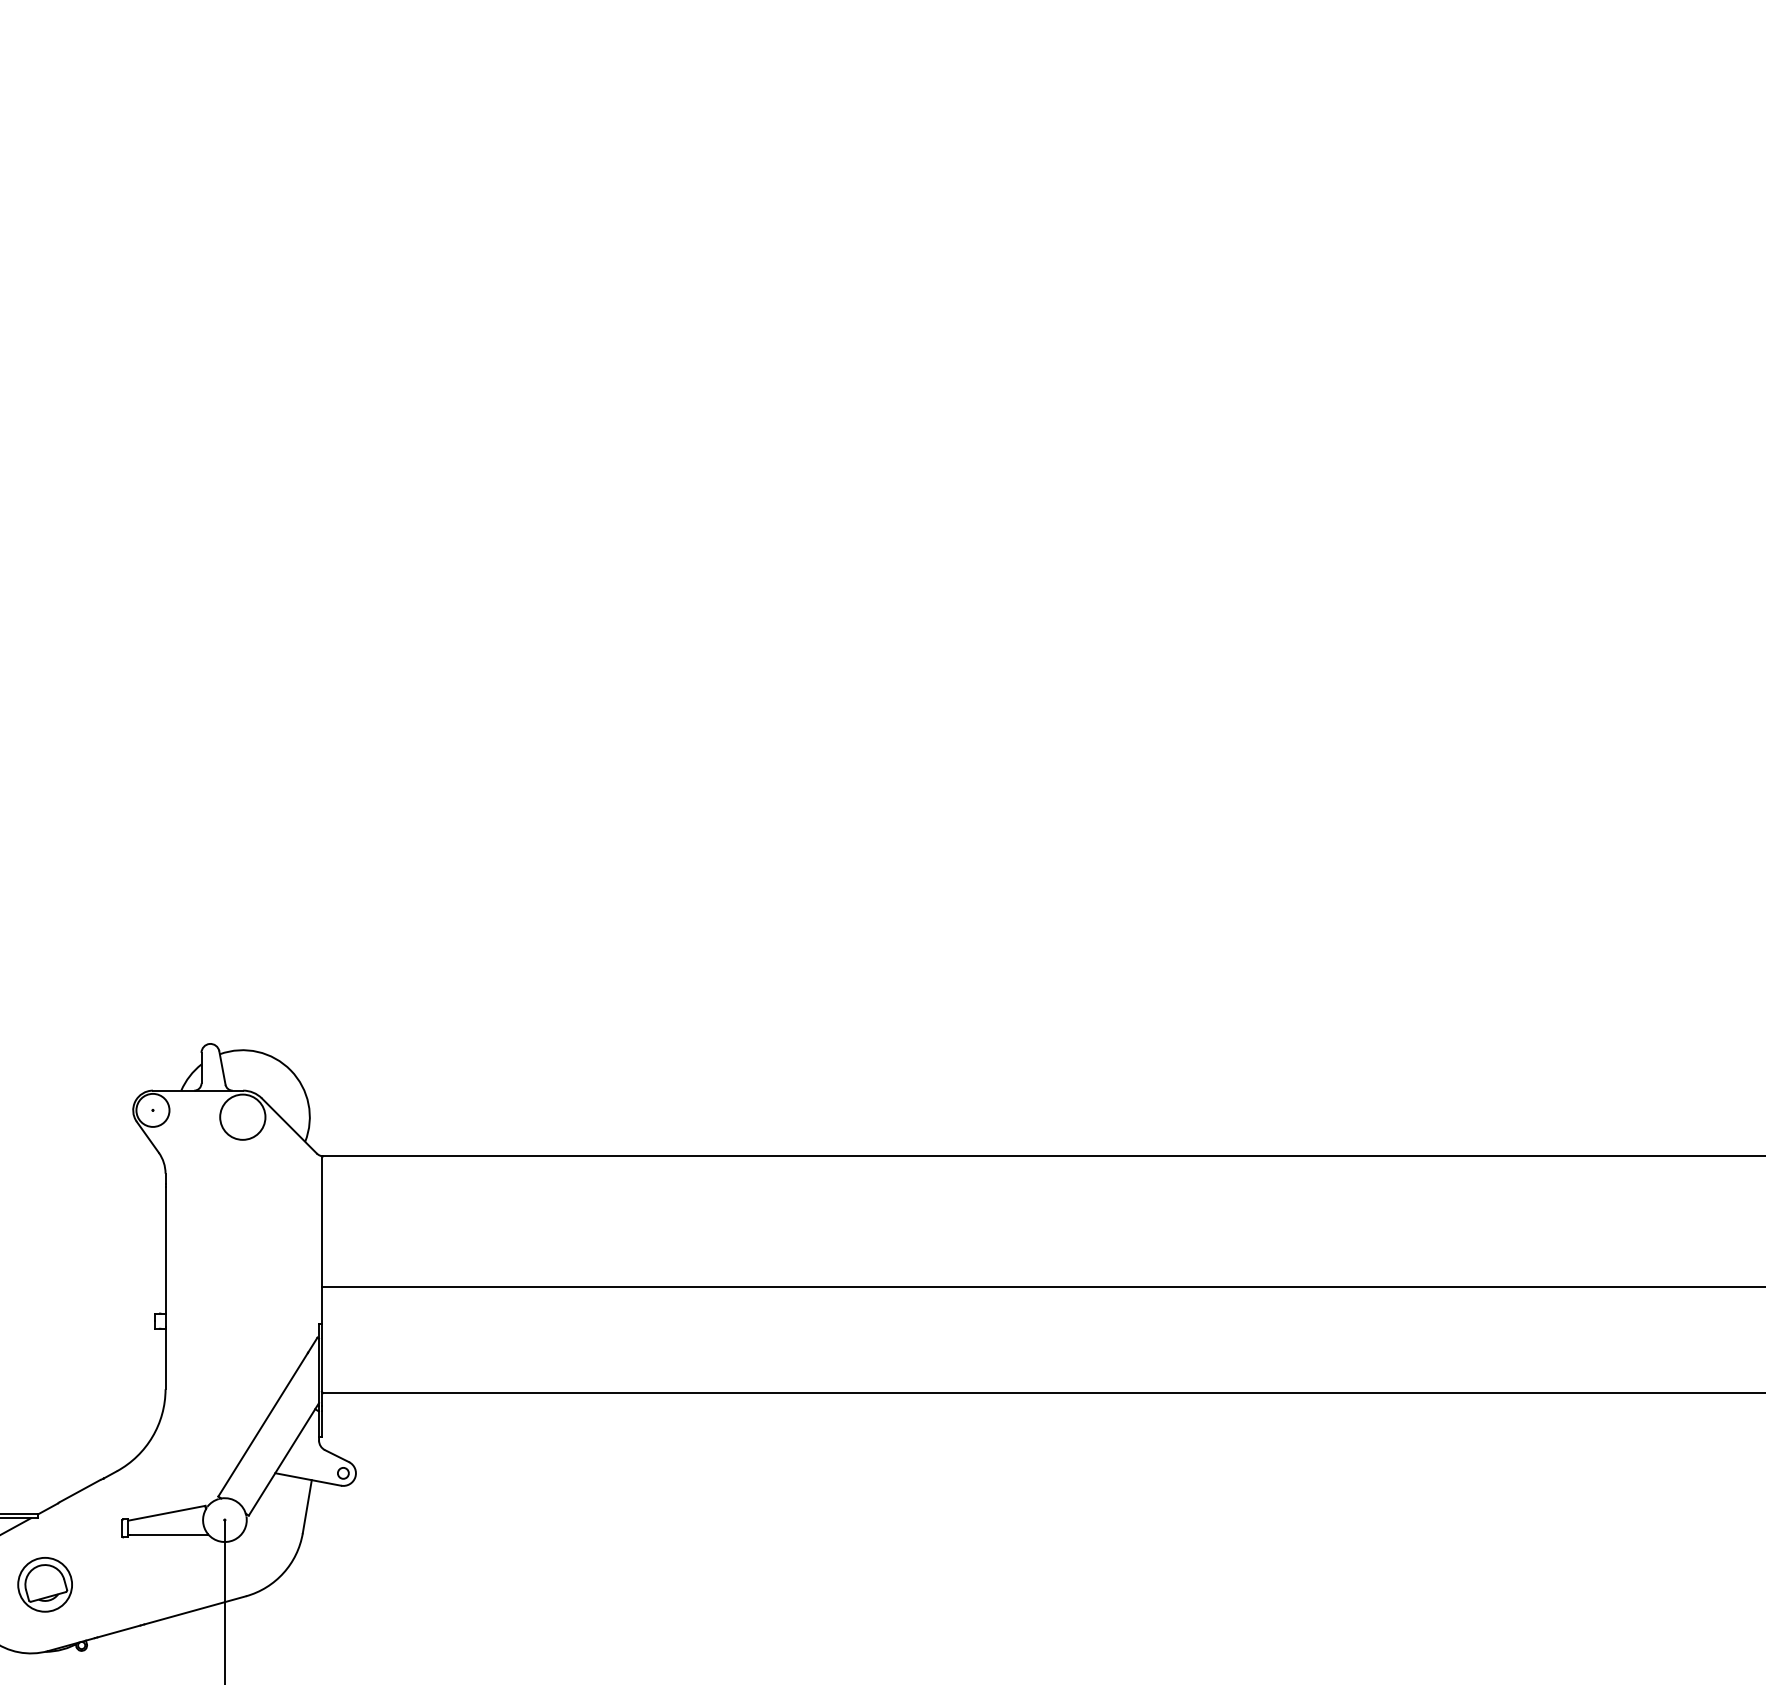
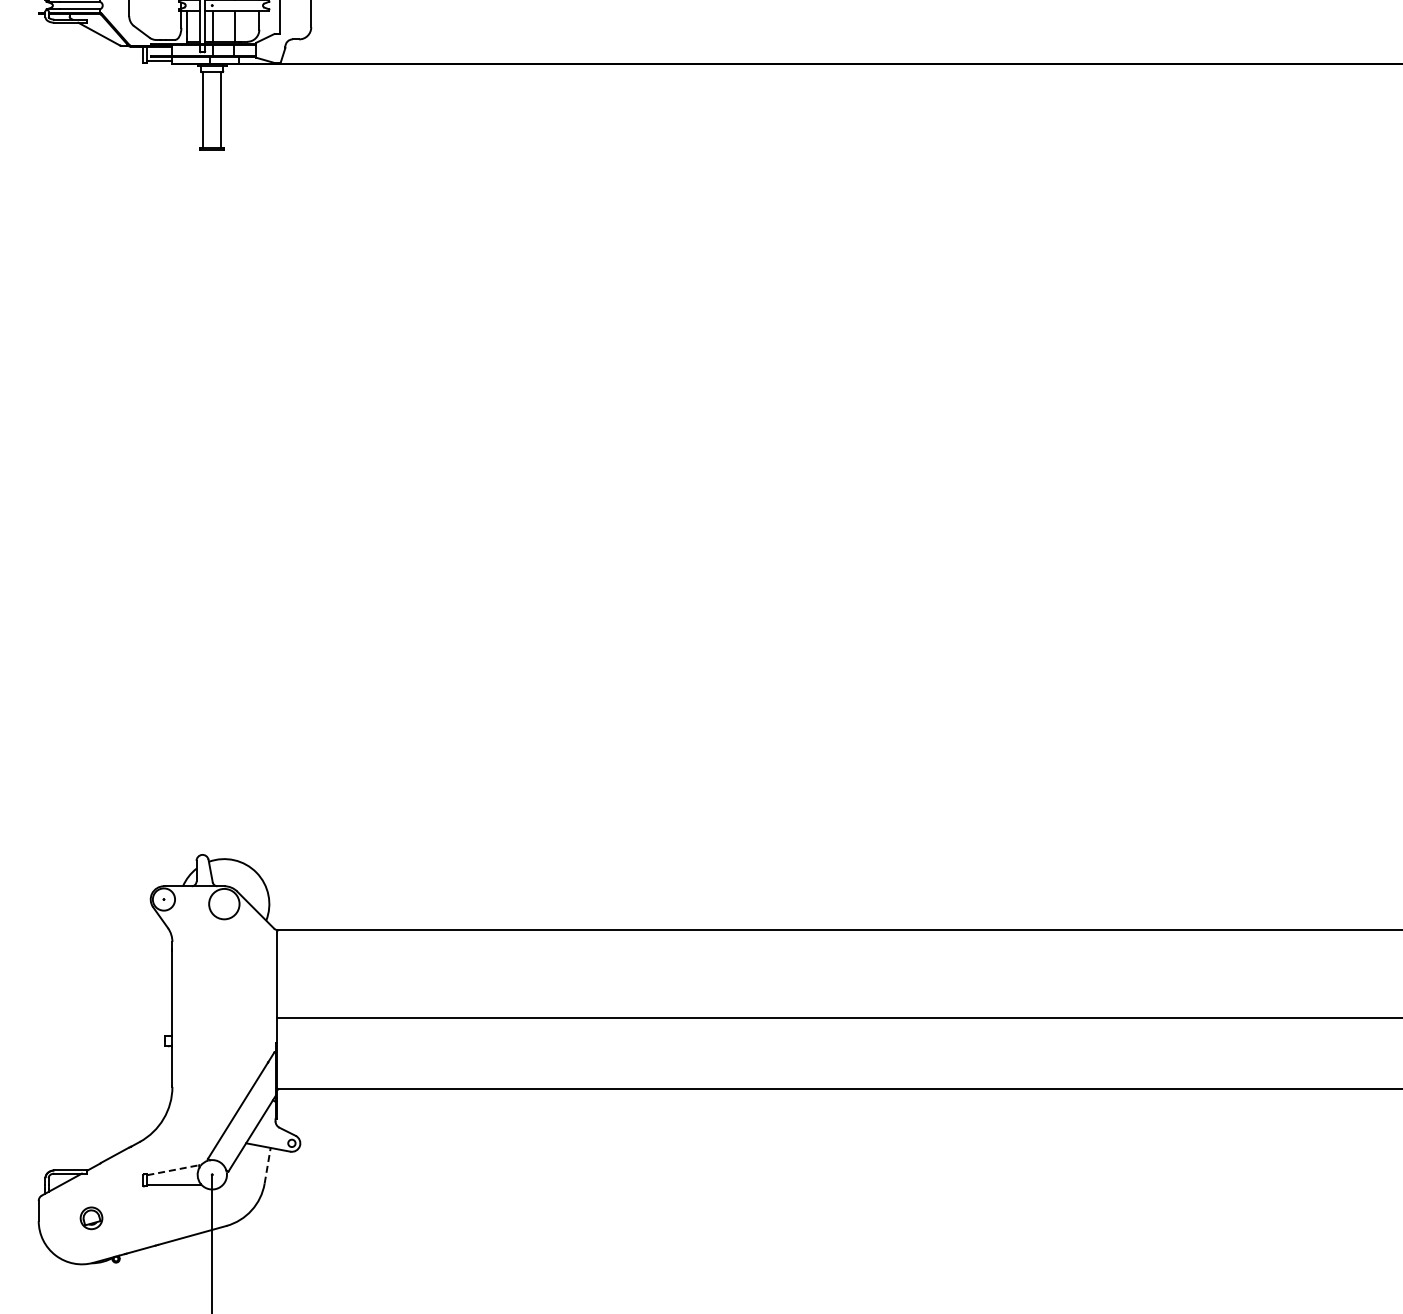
line: (307, 1506) -> (267, 1165), solid -> dashed
line: (167, 1513) -> (173, 1170), solid -> dashed
part: (45, 1585) -> (91, 1218), size x0.6

